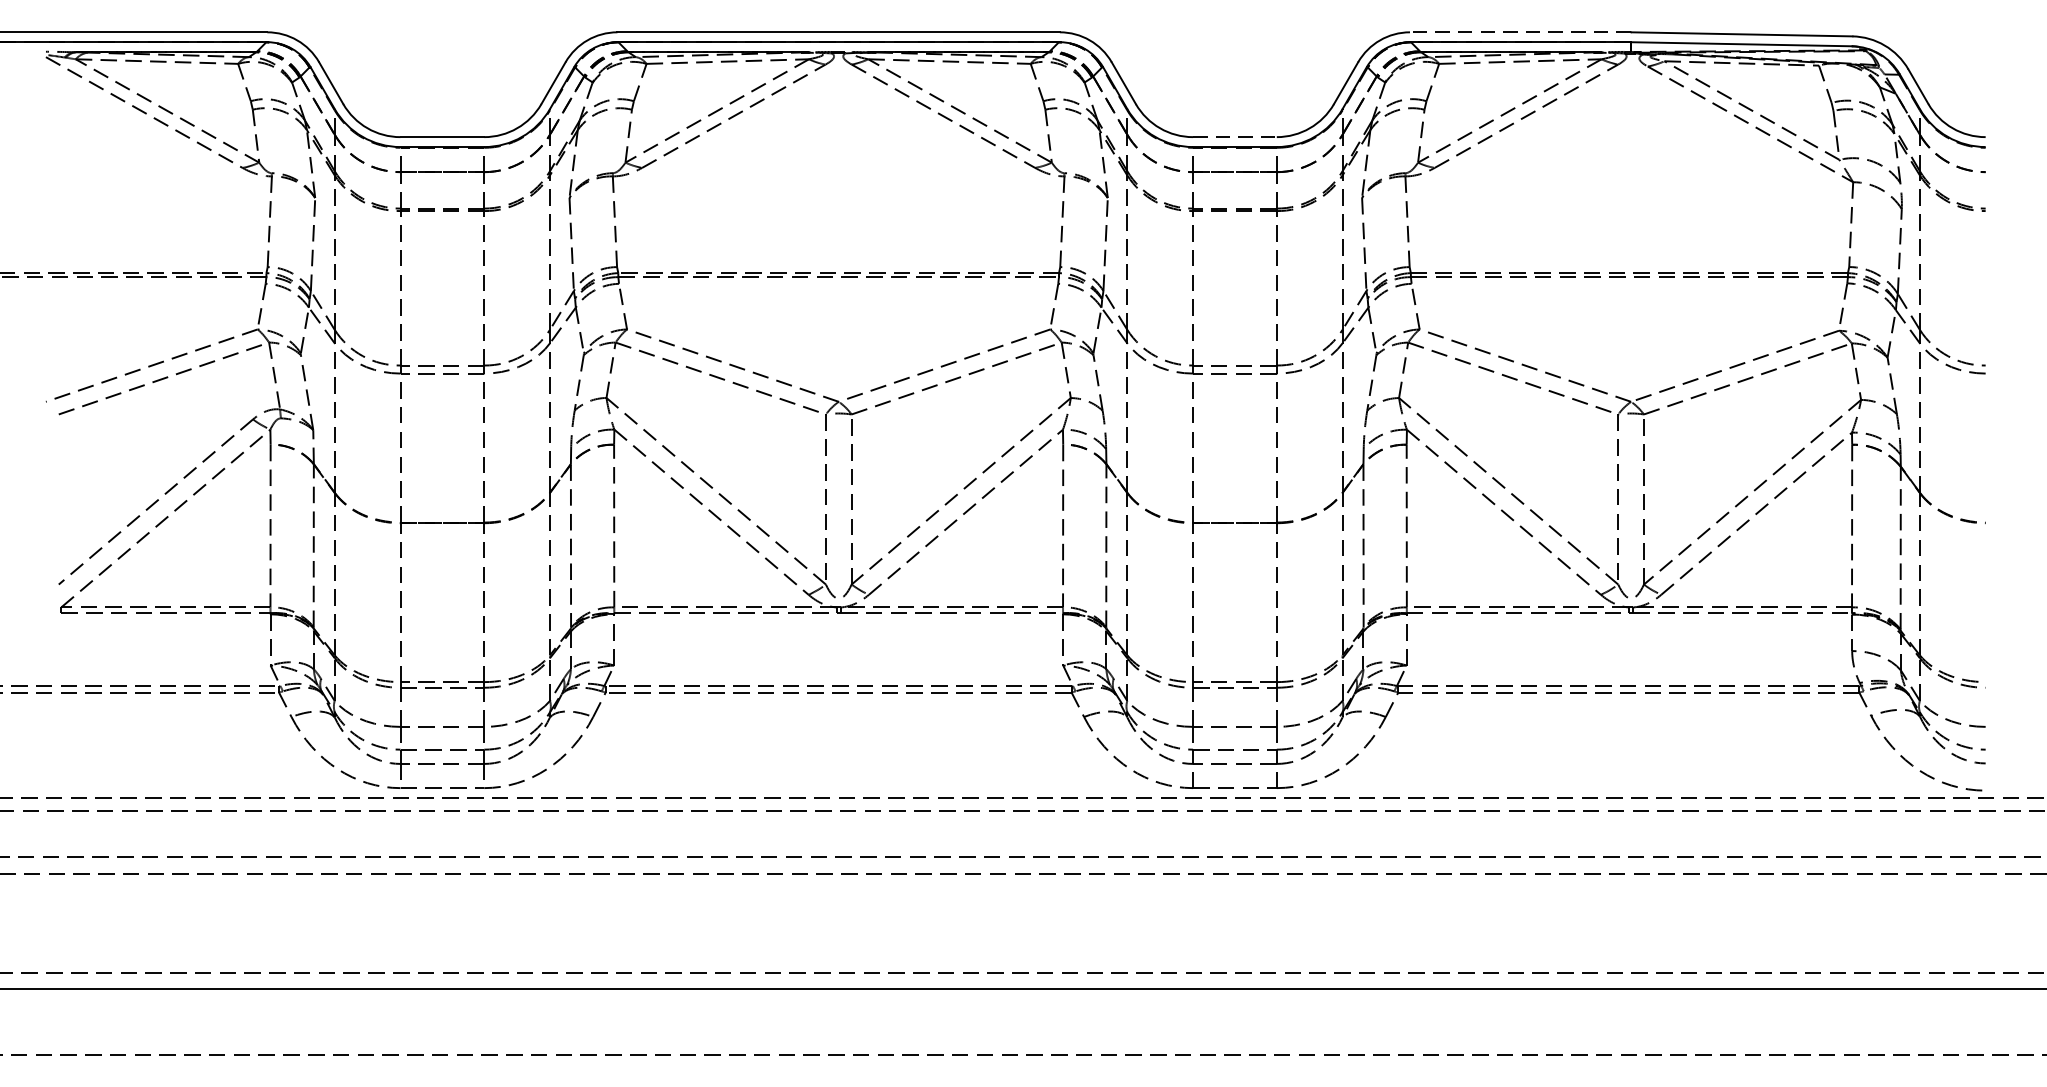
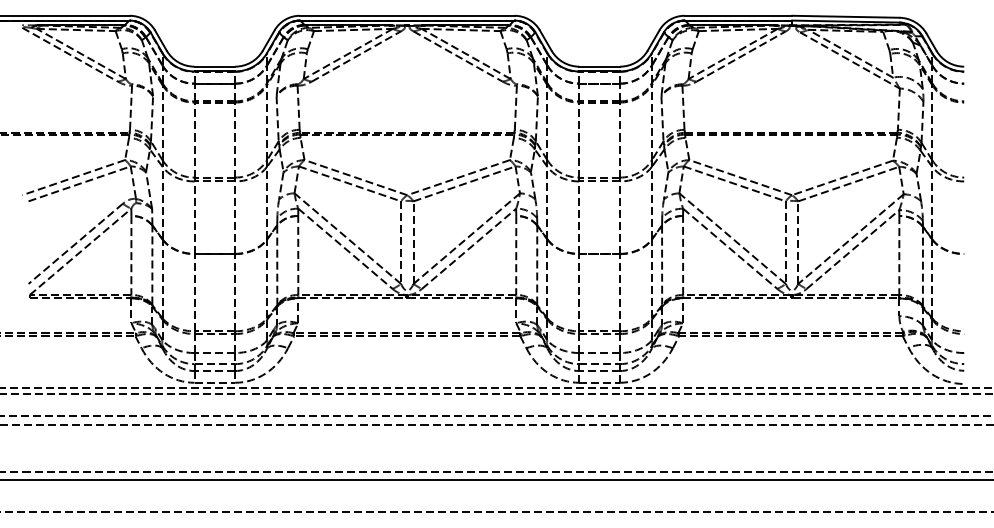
line: (1520, 31) -> (738, 15), dashed -> solid
line: (1236, 136) -> (600, 66), dashed -> solid

